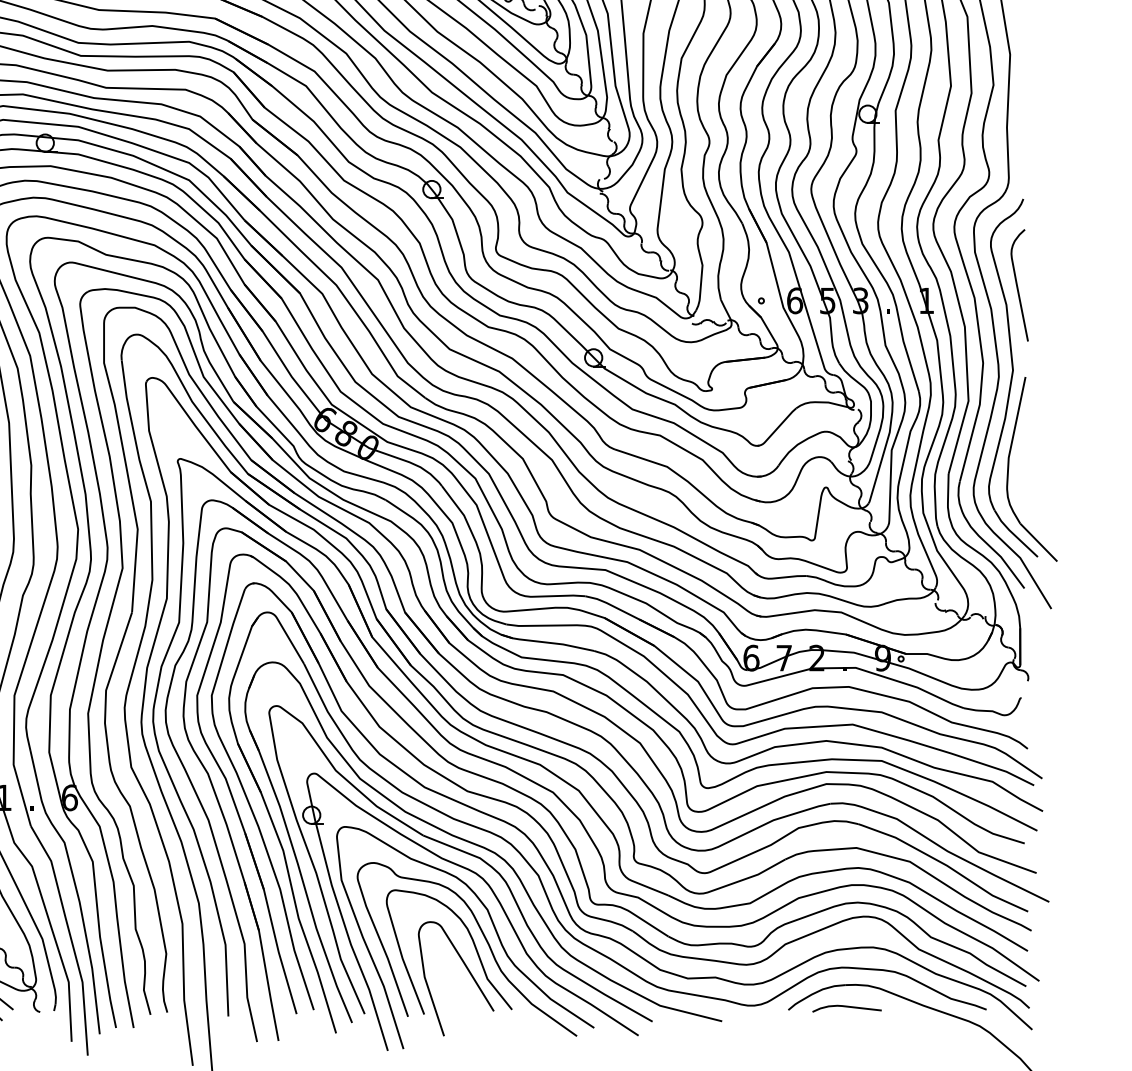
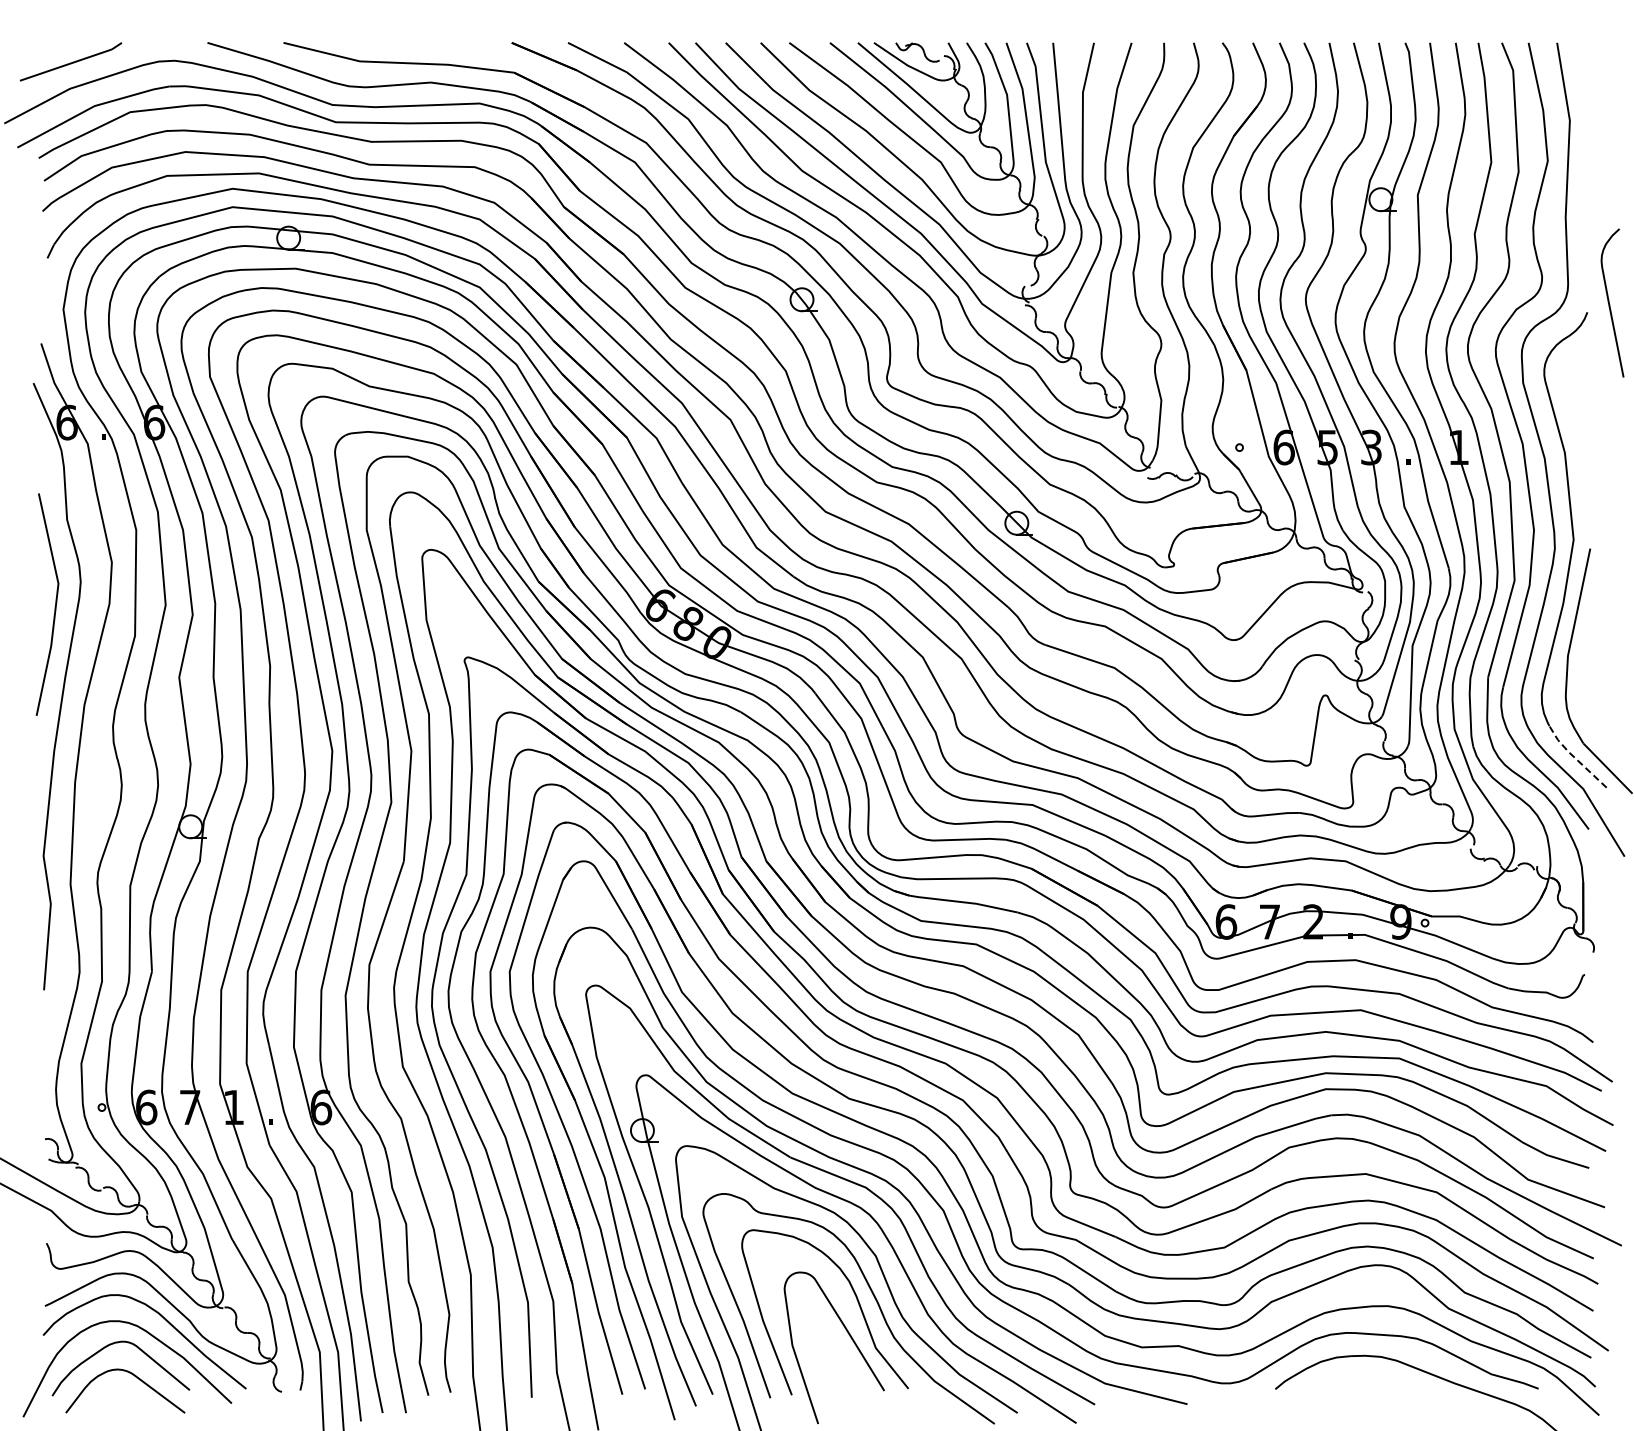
curve: (1018, 286) -> (1610, 304), moved
line: (1013, 534) -> (1574, 757), solid -> dashed
curve: (847, 1007) -> (1353, 1385), removed

